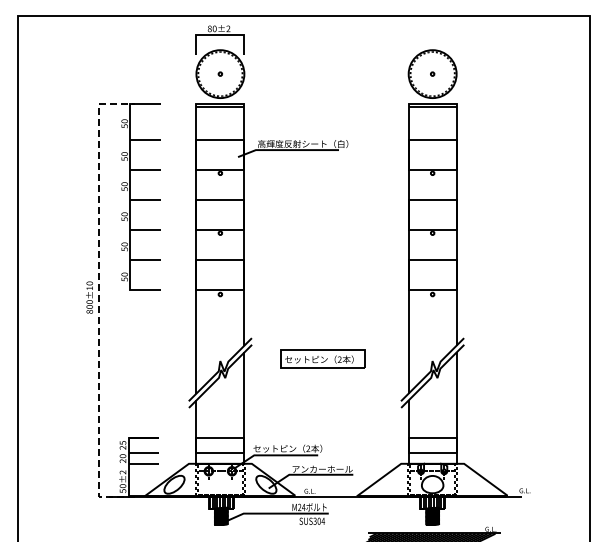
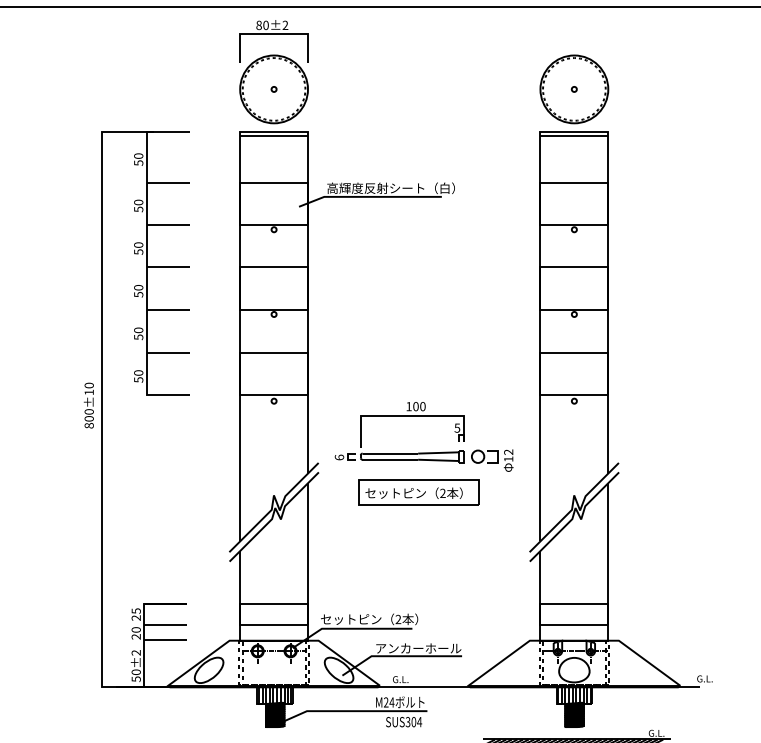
line: (98, 300) -> (101, 409), dashed -> solid
part: (326, 330) -> (424, 452), added

